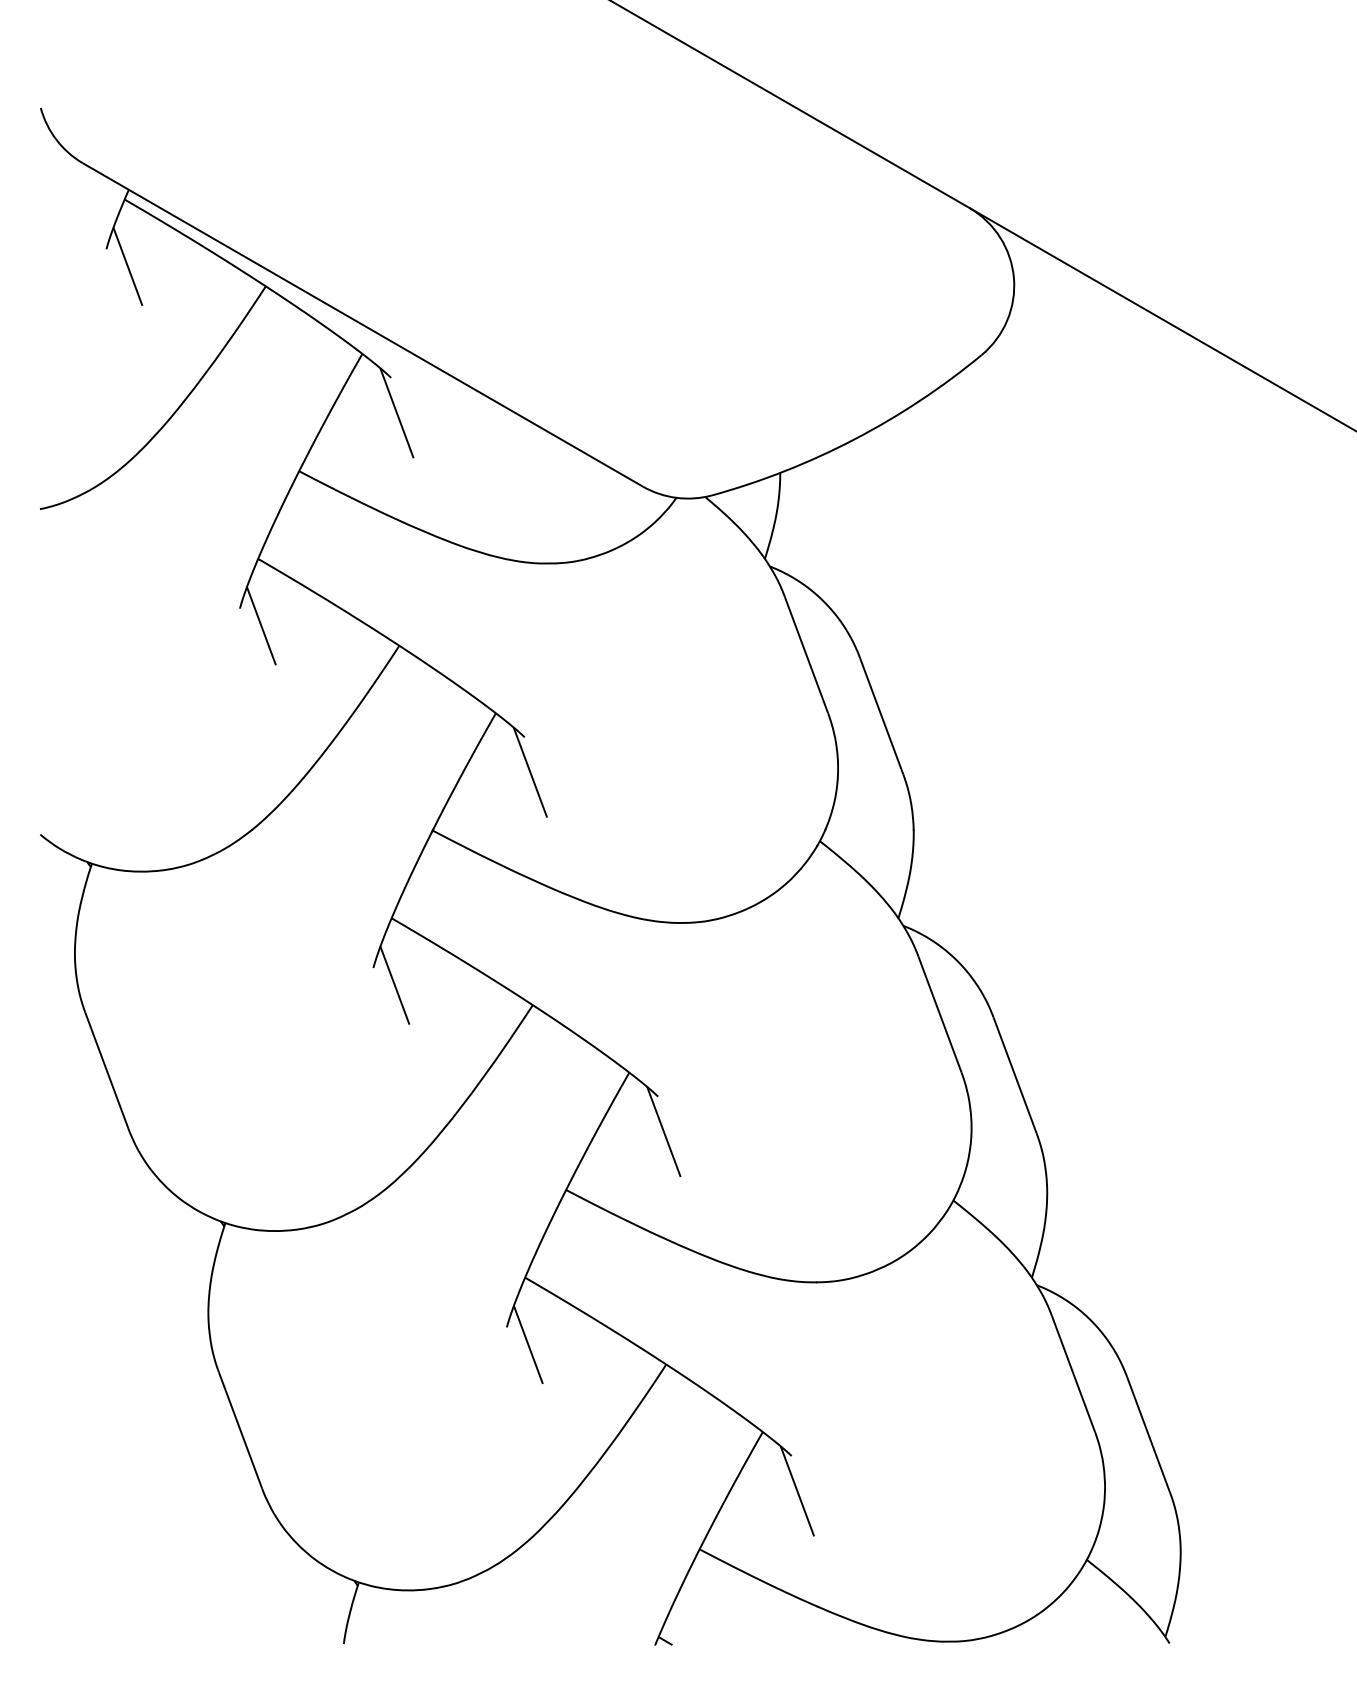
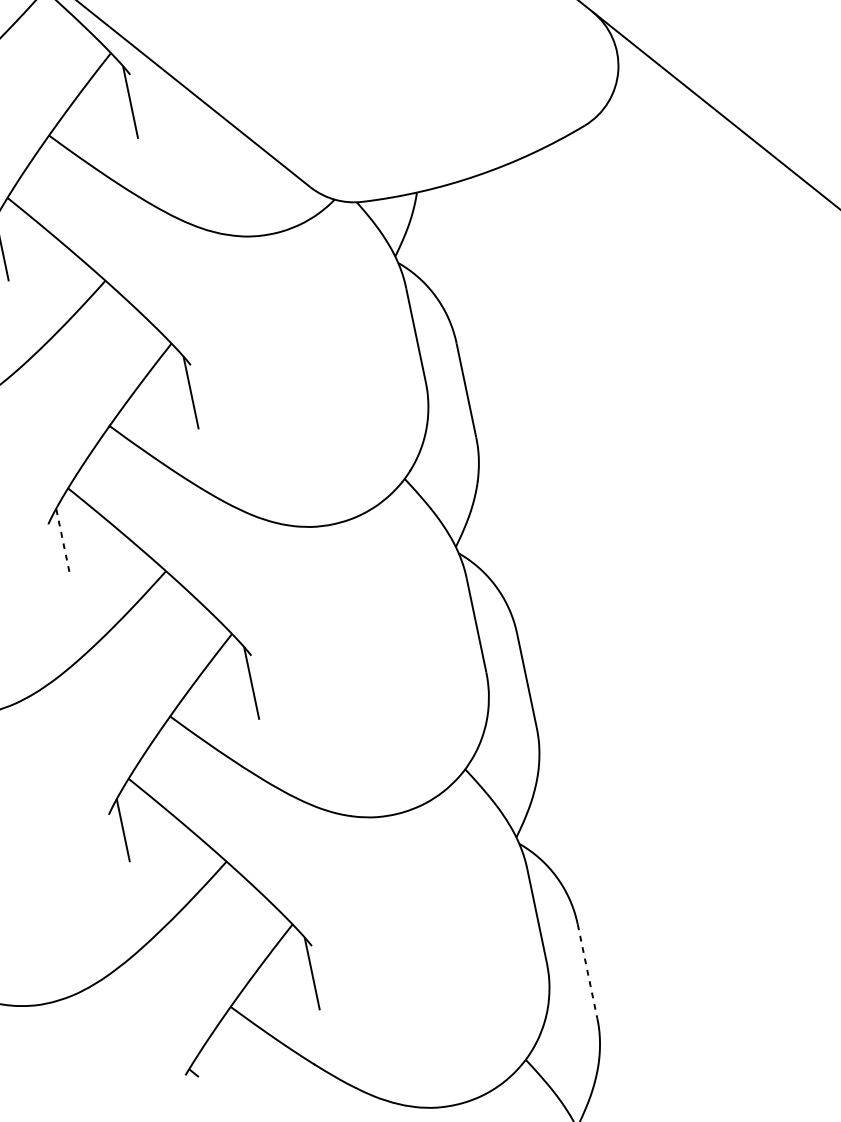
line: (394, 985) -> (62, 540), solid -> dashed
line: (1148, 1435) -> (587, 971), solid -> dashed

